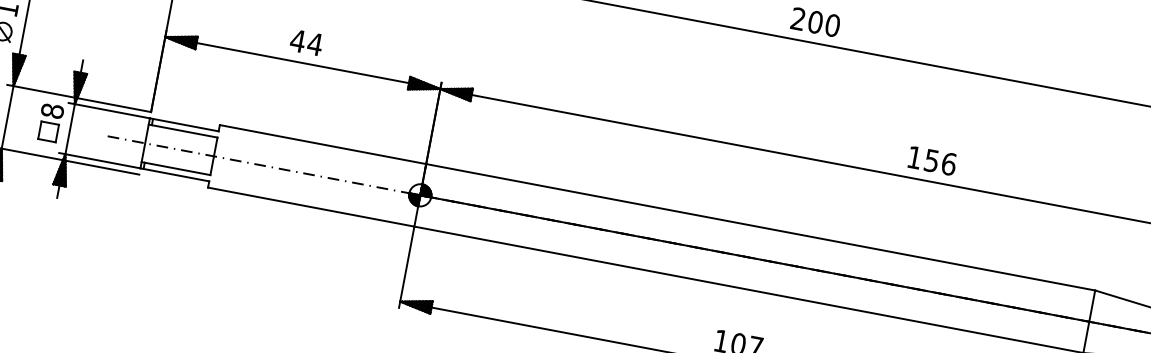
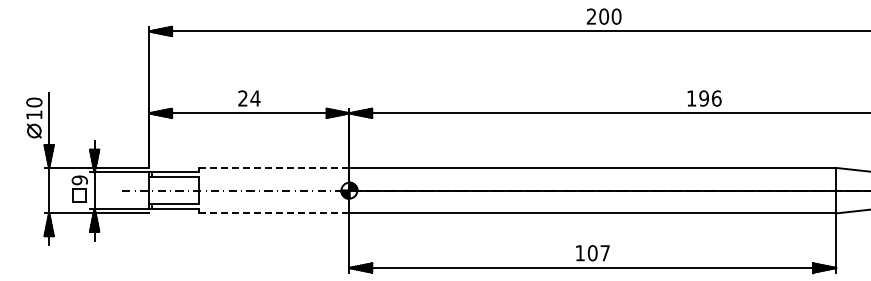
text: (297, 40) -> (242, 98), 44 -> 24
text: (51, 111) -> (79, 180), 8 -> 9
line: (322, 143) -> (273, 167), solid -> dashed
text: (932, 160) -> (704, 98), 156 -> 196
line: (311, 207) -> (274, 213), solid -> dashed

